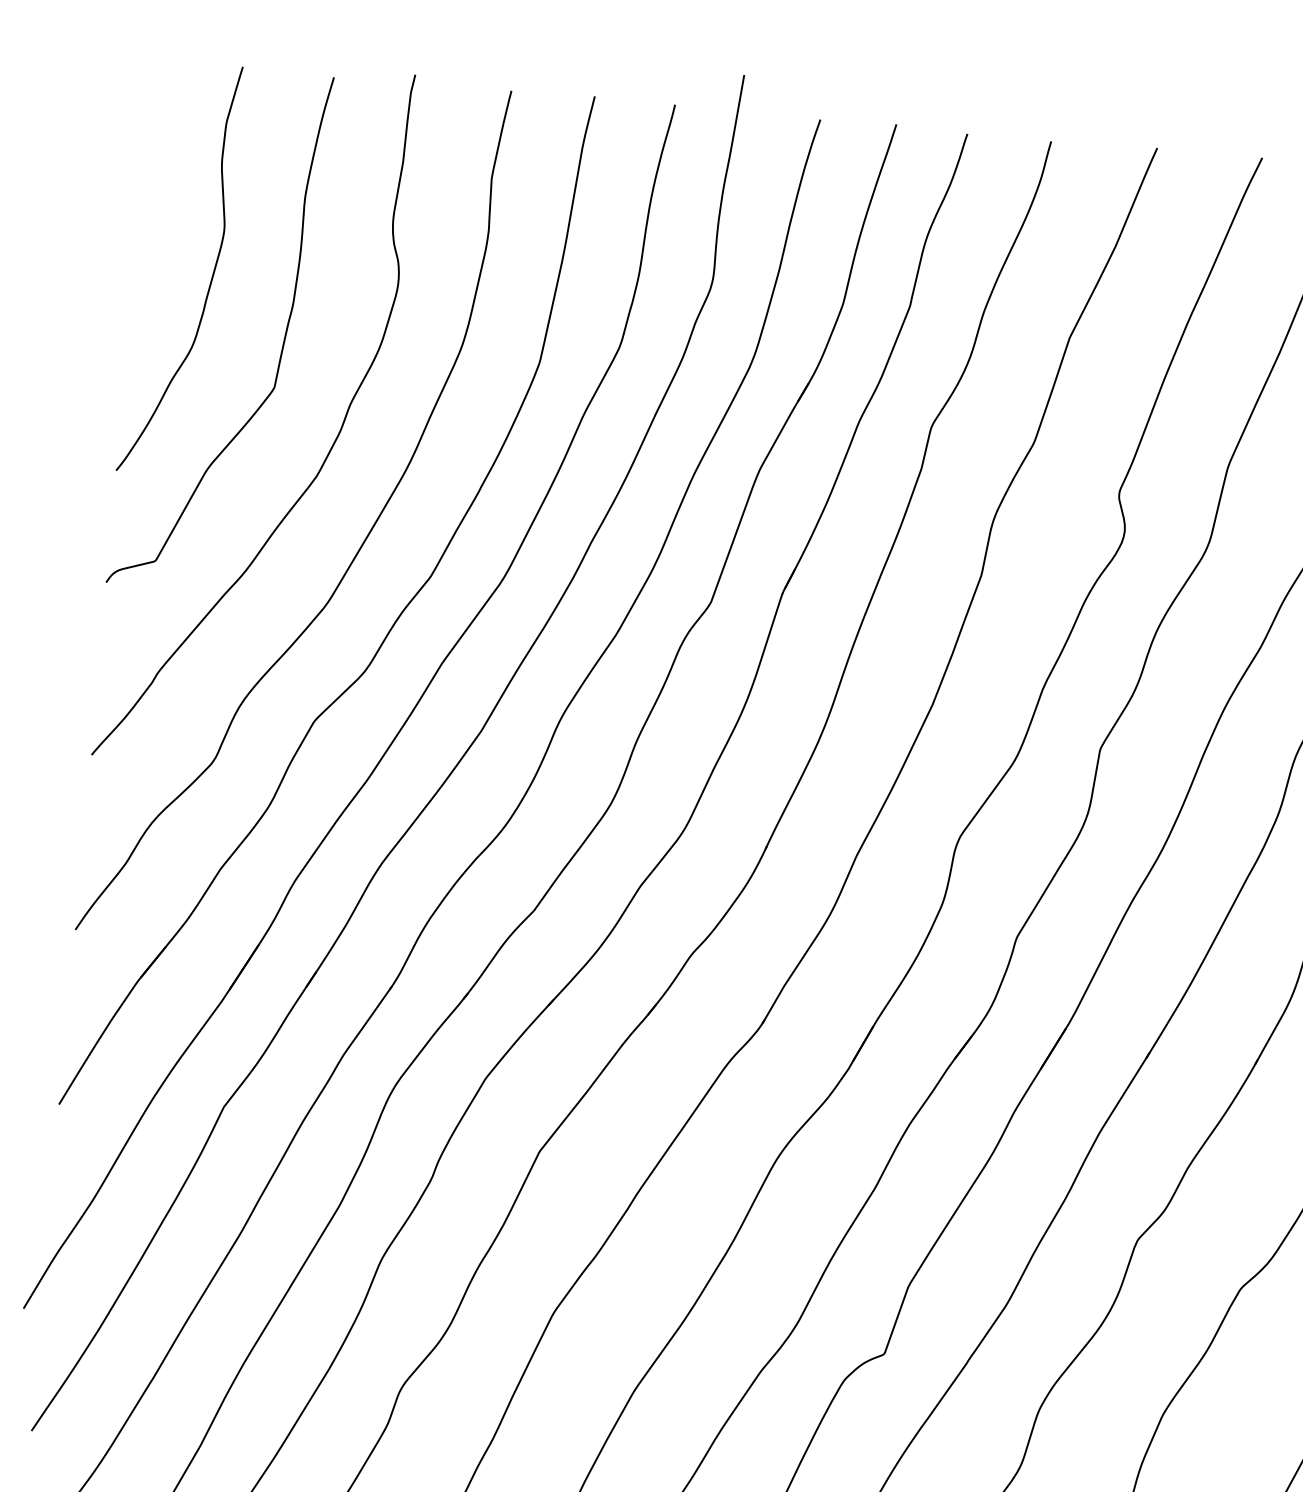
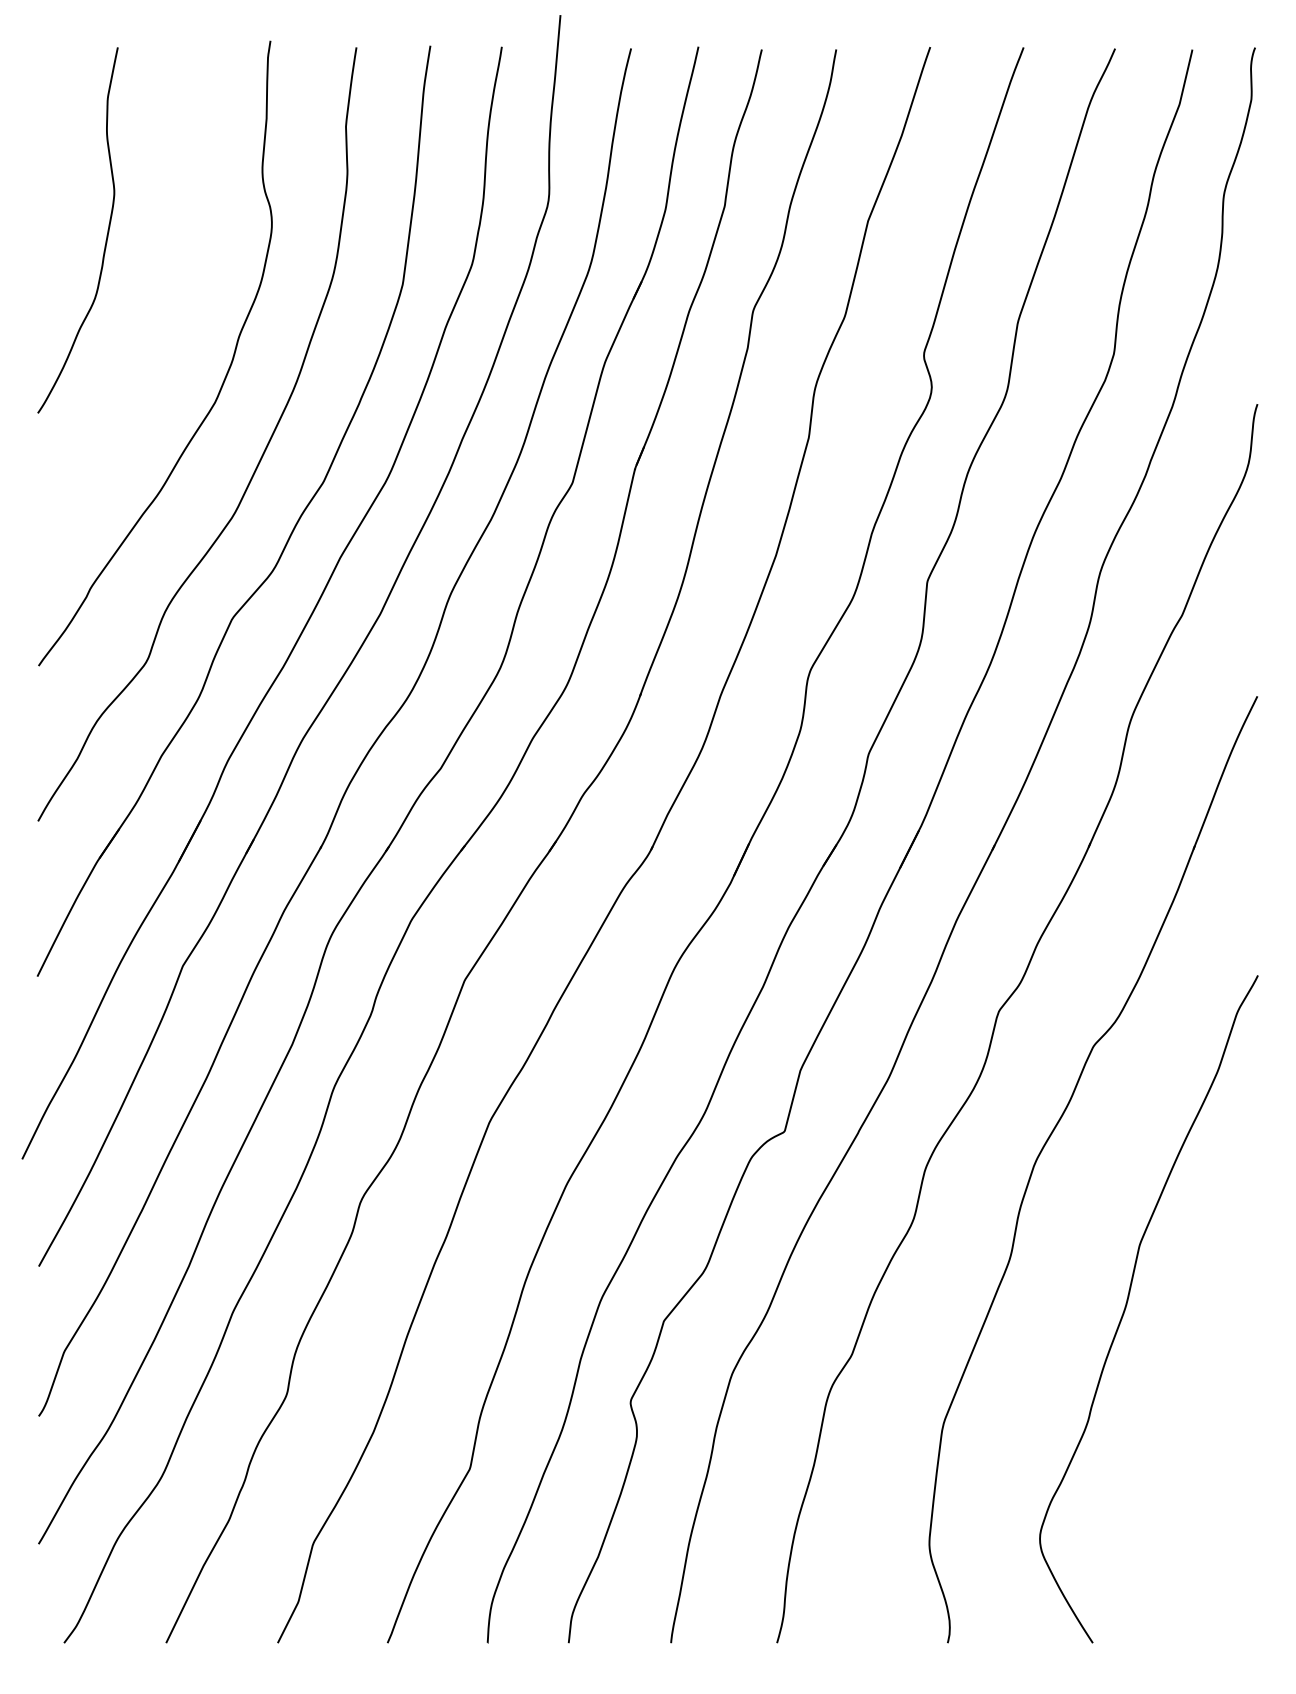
curve: (282, 342) -> (174, 287), removed

